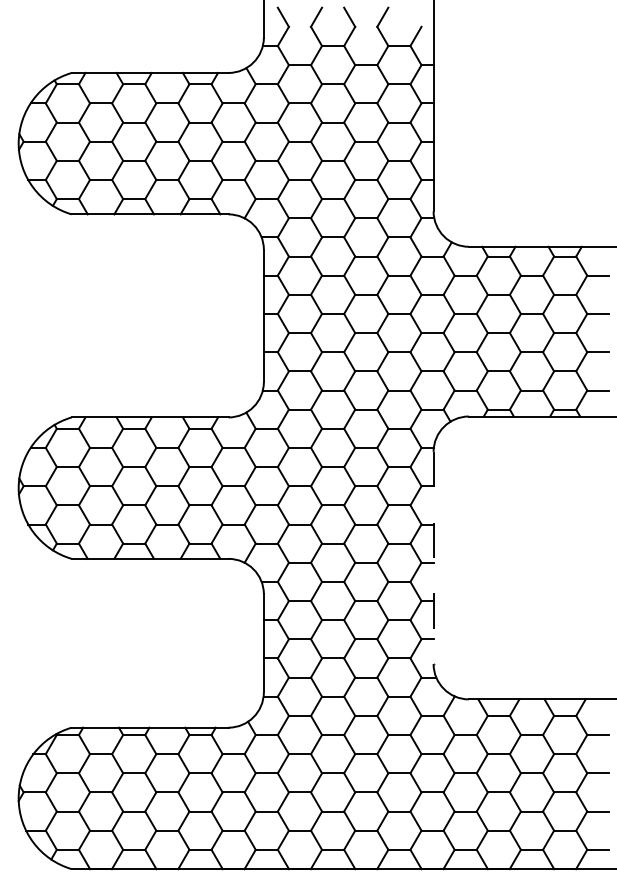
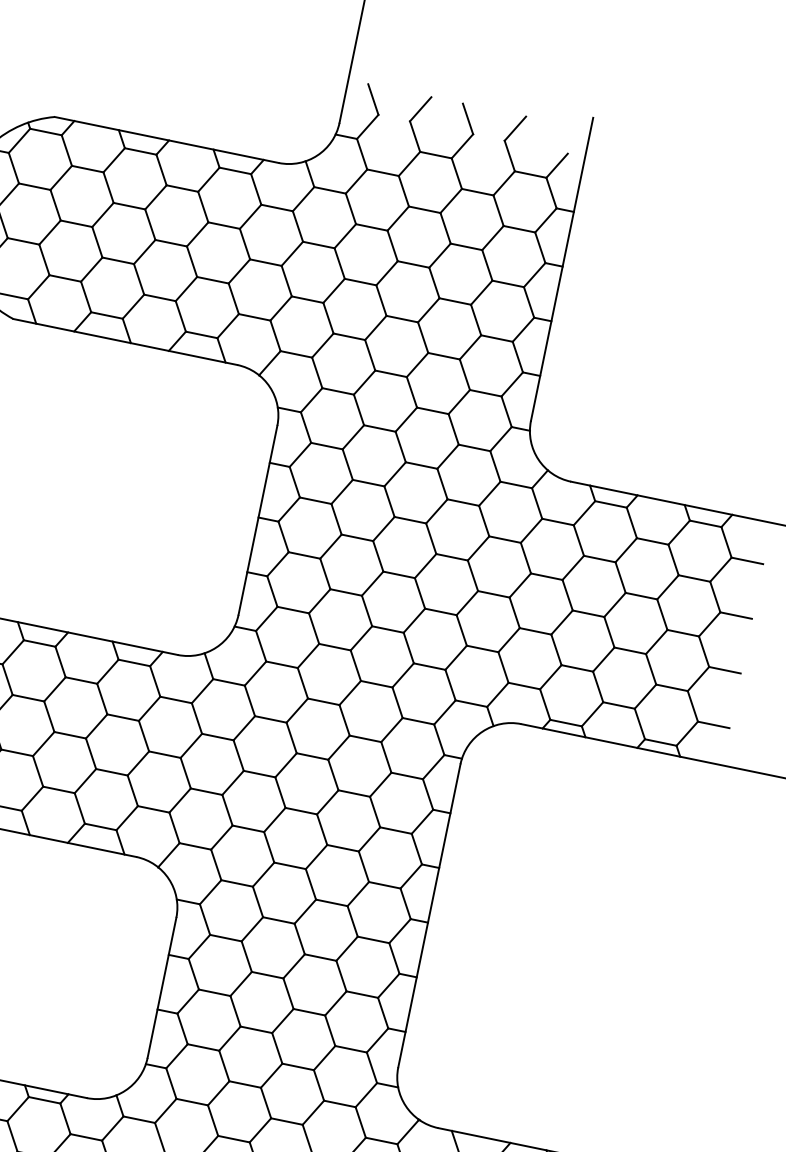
line: (433, 558) -> (429, 916), dashed -> solid

